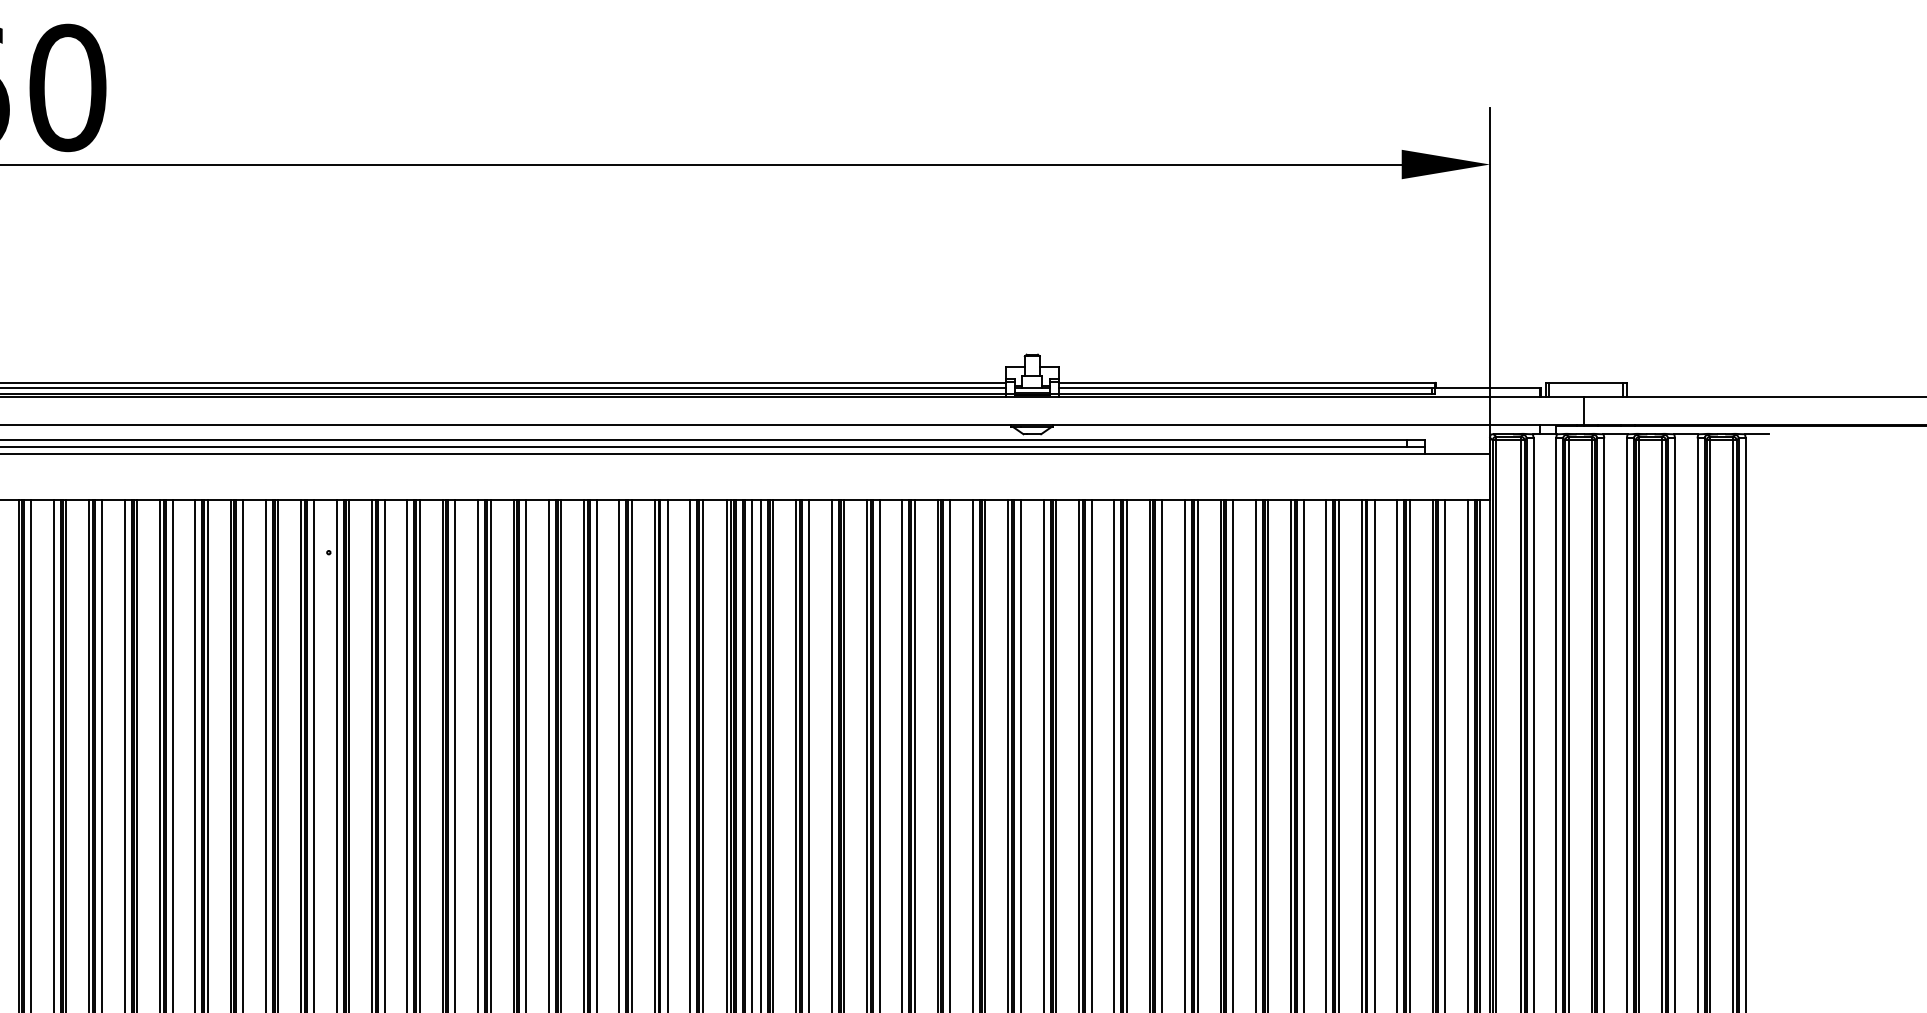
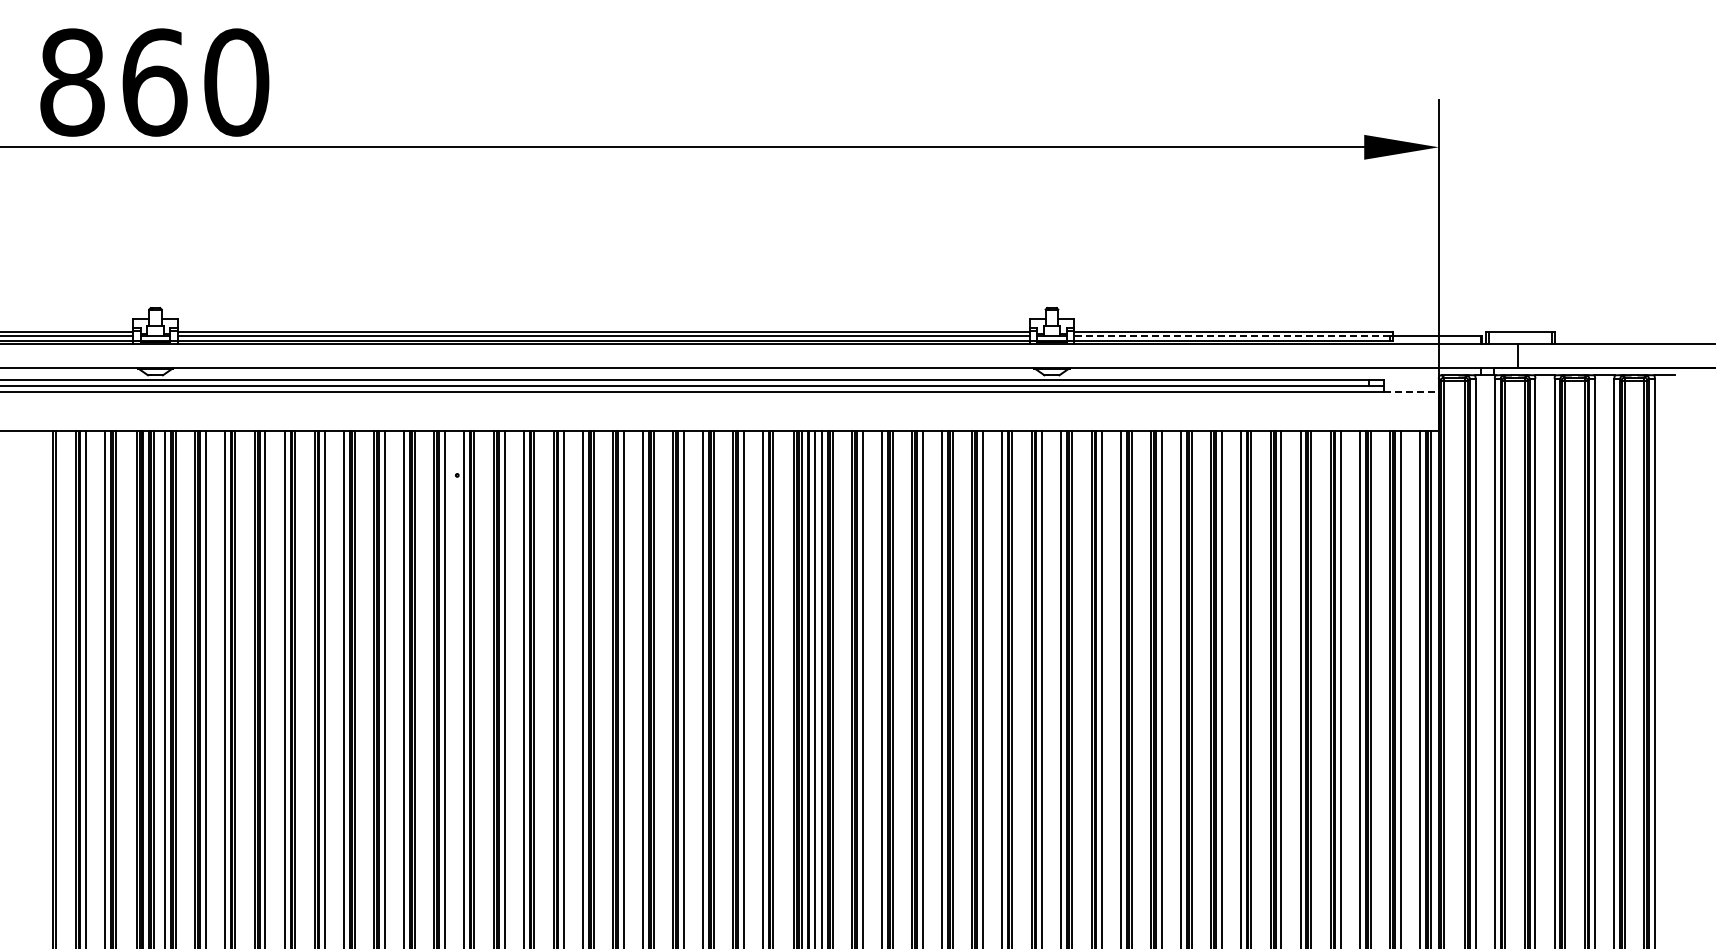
line: (1244, 388) -> (1231, 336), solid -> dashed
line: (1457, 453) -> (1411, 391), solid -> dashed

